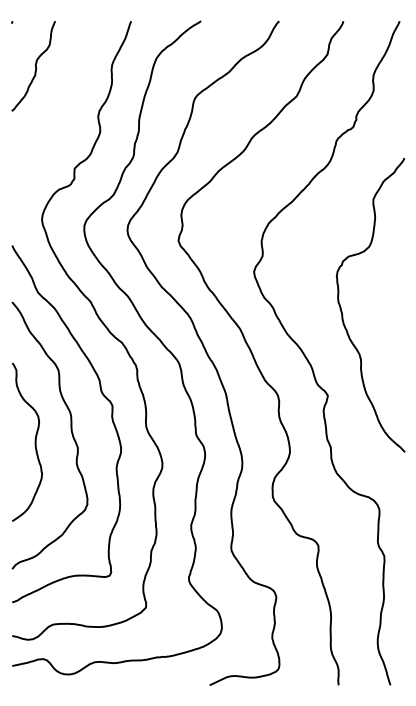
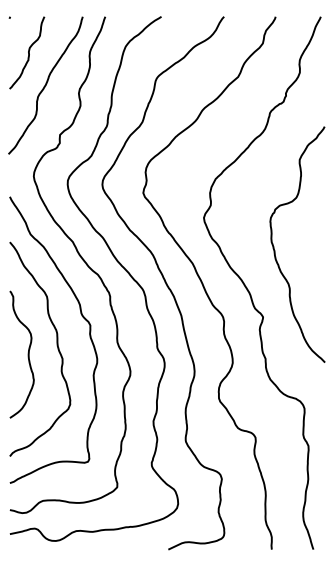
curve: (56, 106) -> (45, 85), added

